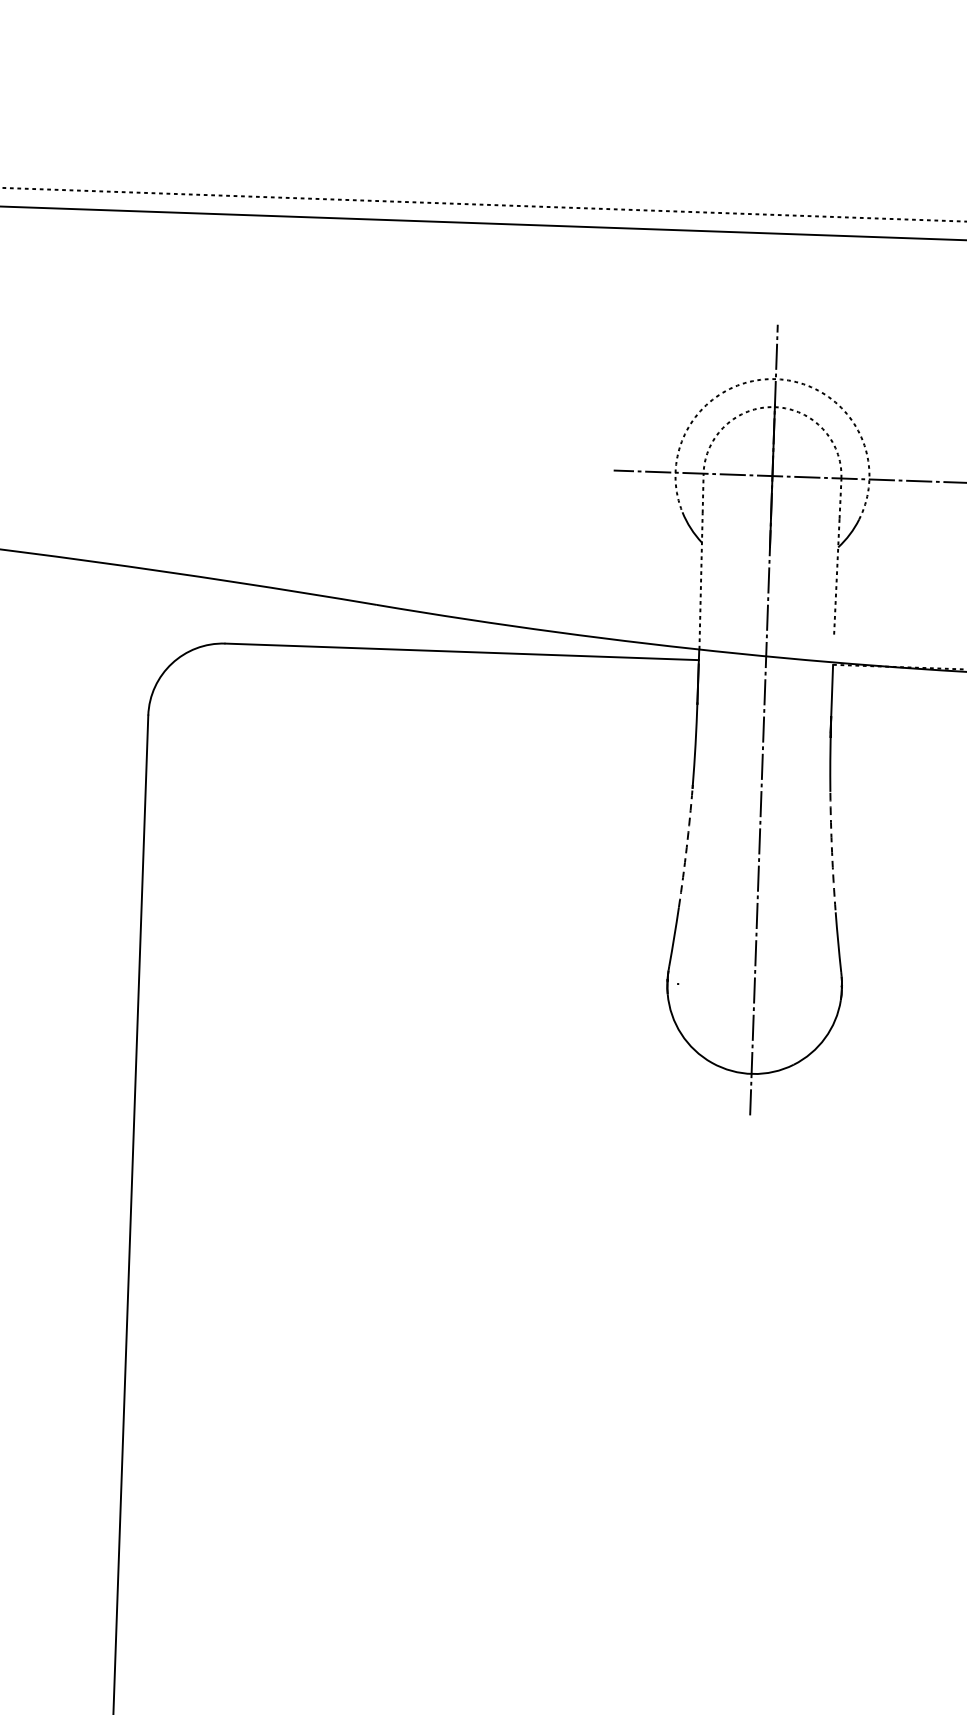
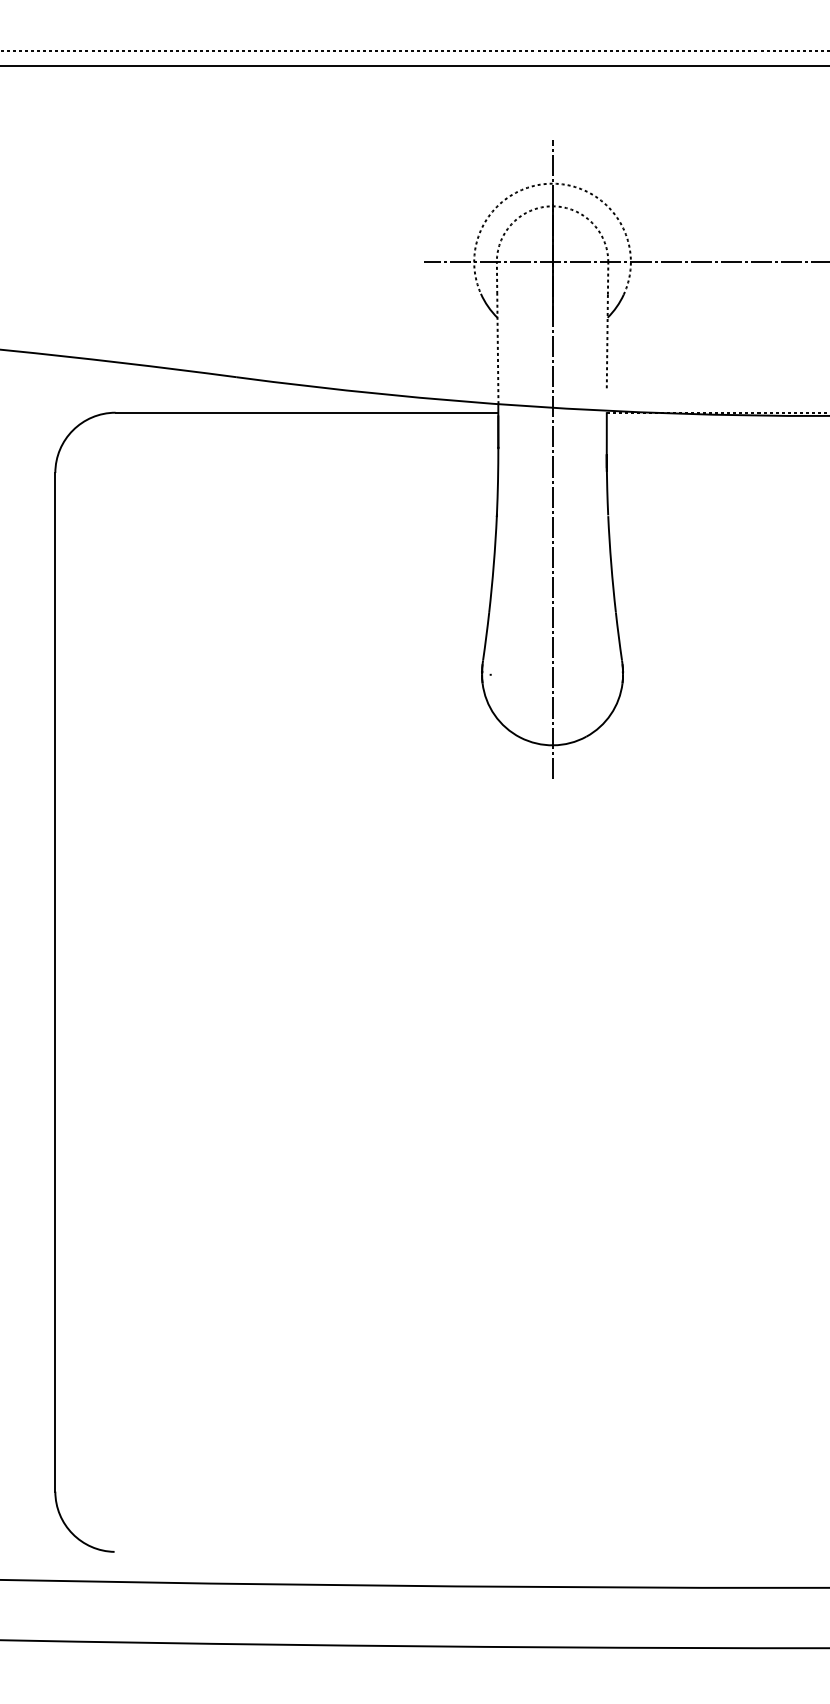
arc: (686, 847) -> (493, 564), dashed -> solid
arc: (832, 852) -> (611, 564), dashed -> solid

